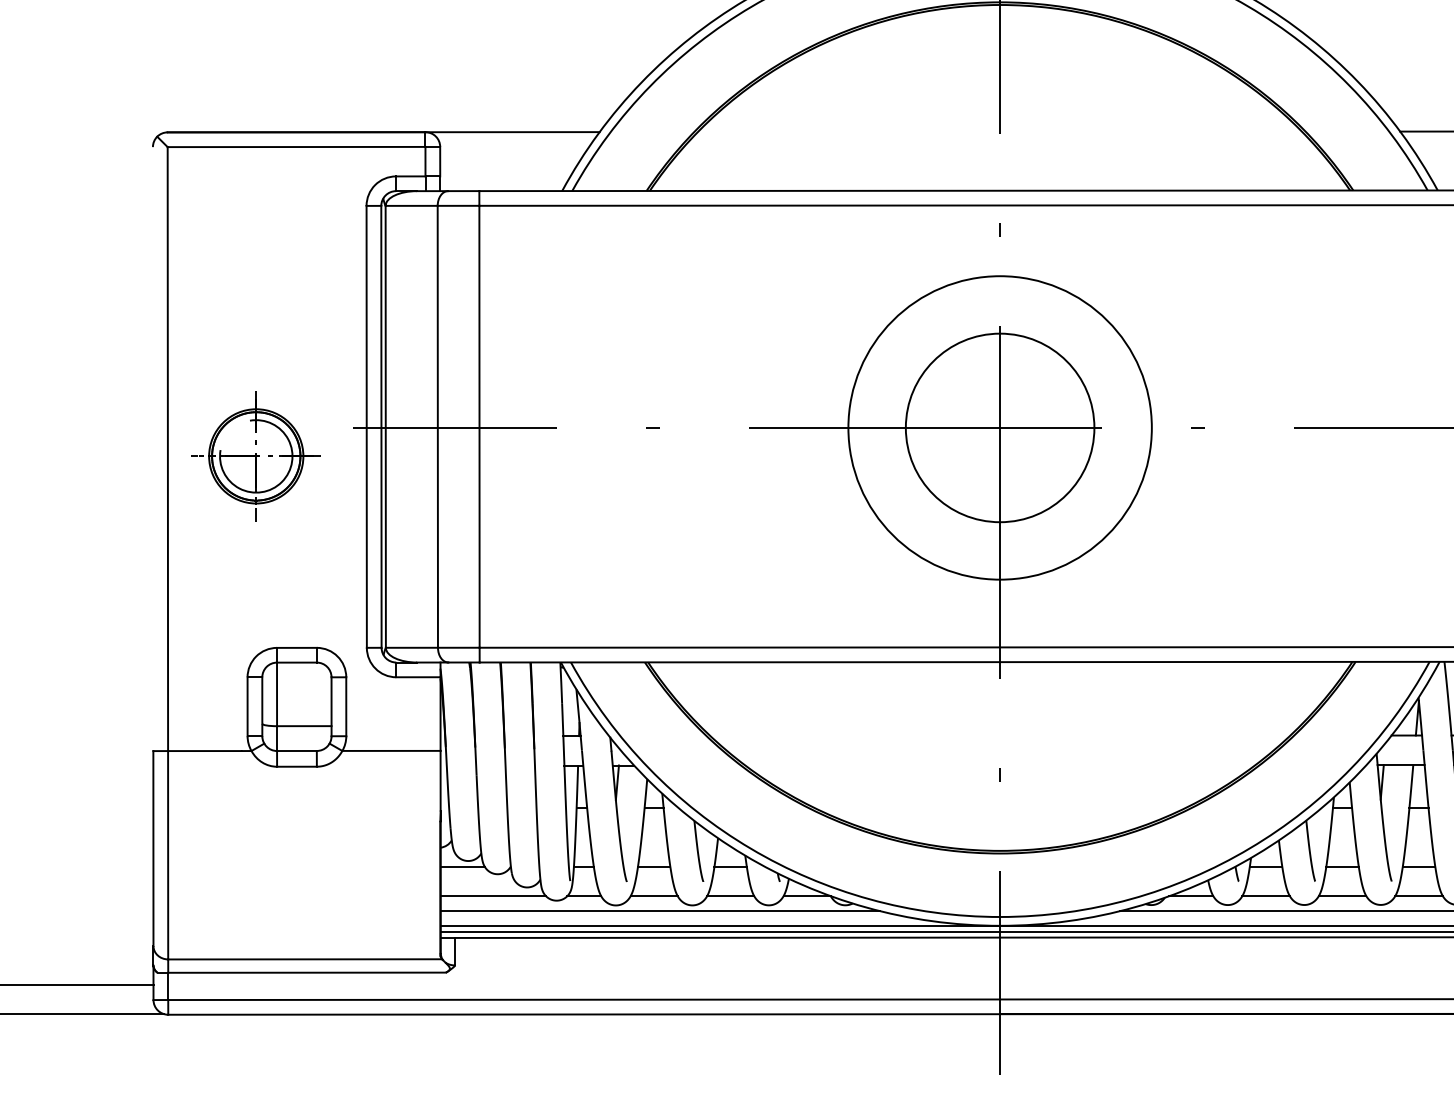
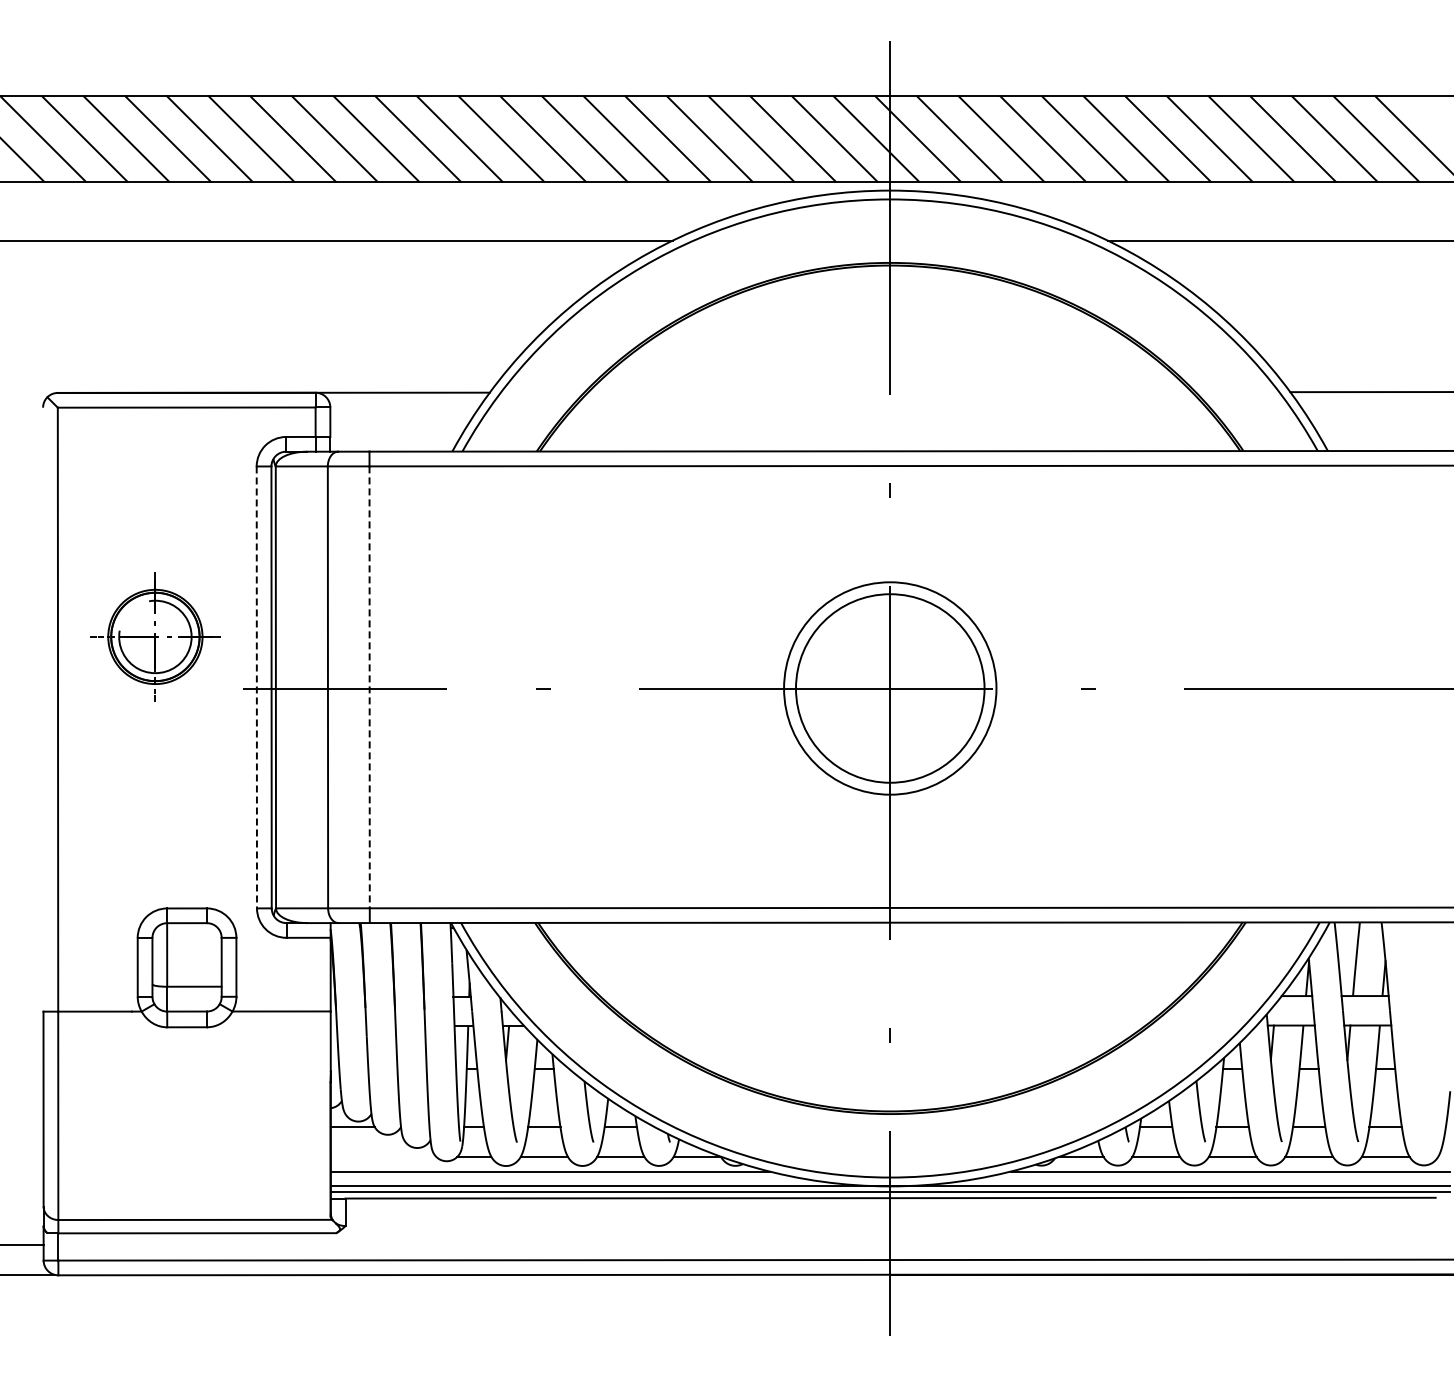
line: (366, 426) -> (256, 687), solid -> dashed
line: (479, 426) -> (369, 687), solid -> dashed
circle: (1000, 427) -> (890, 688), size x0.7
part: (256, 455) -> (155, 636), moved
line: (493, 895) -> (383, 1156), removed

